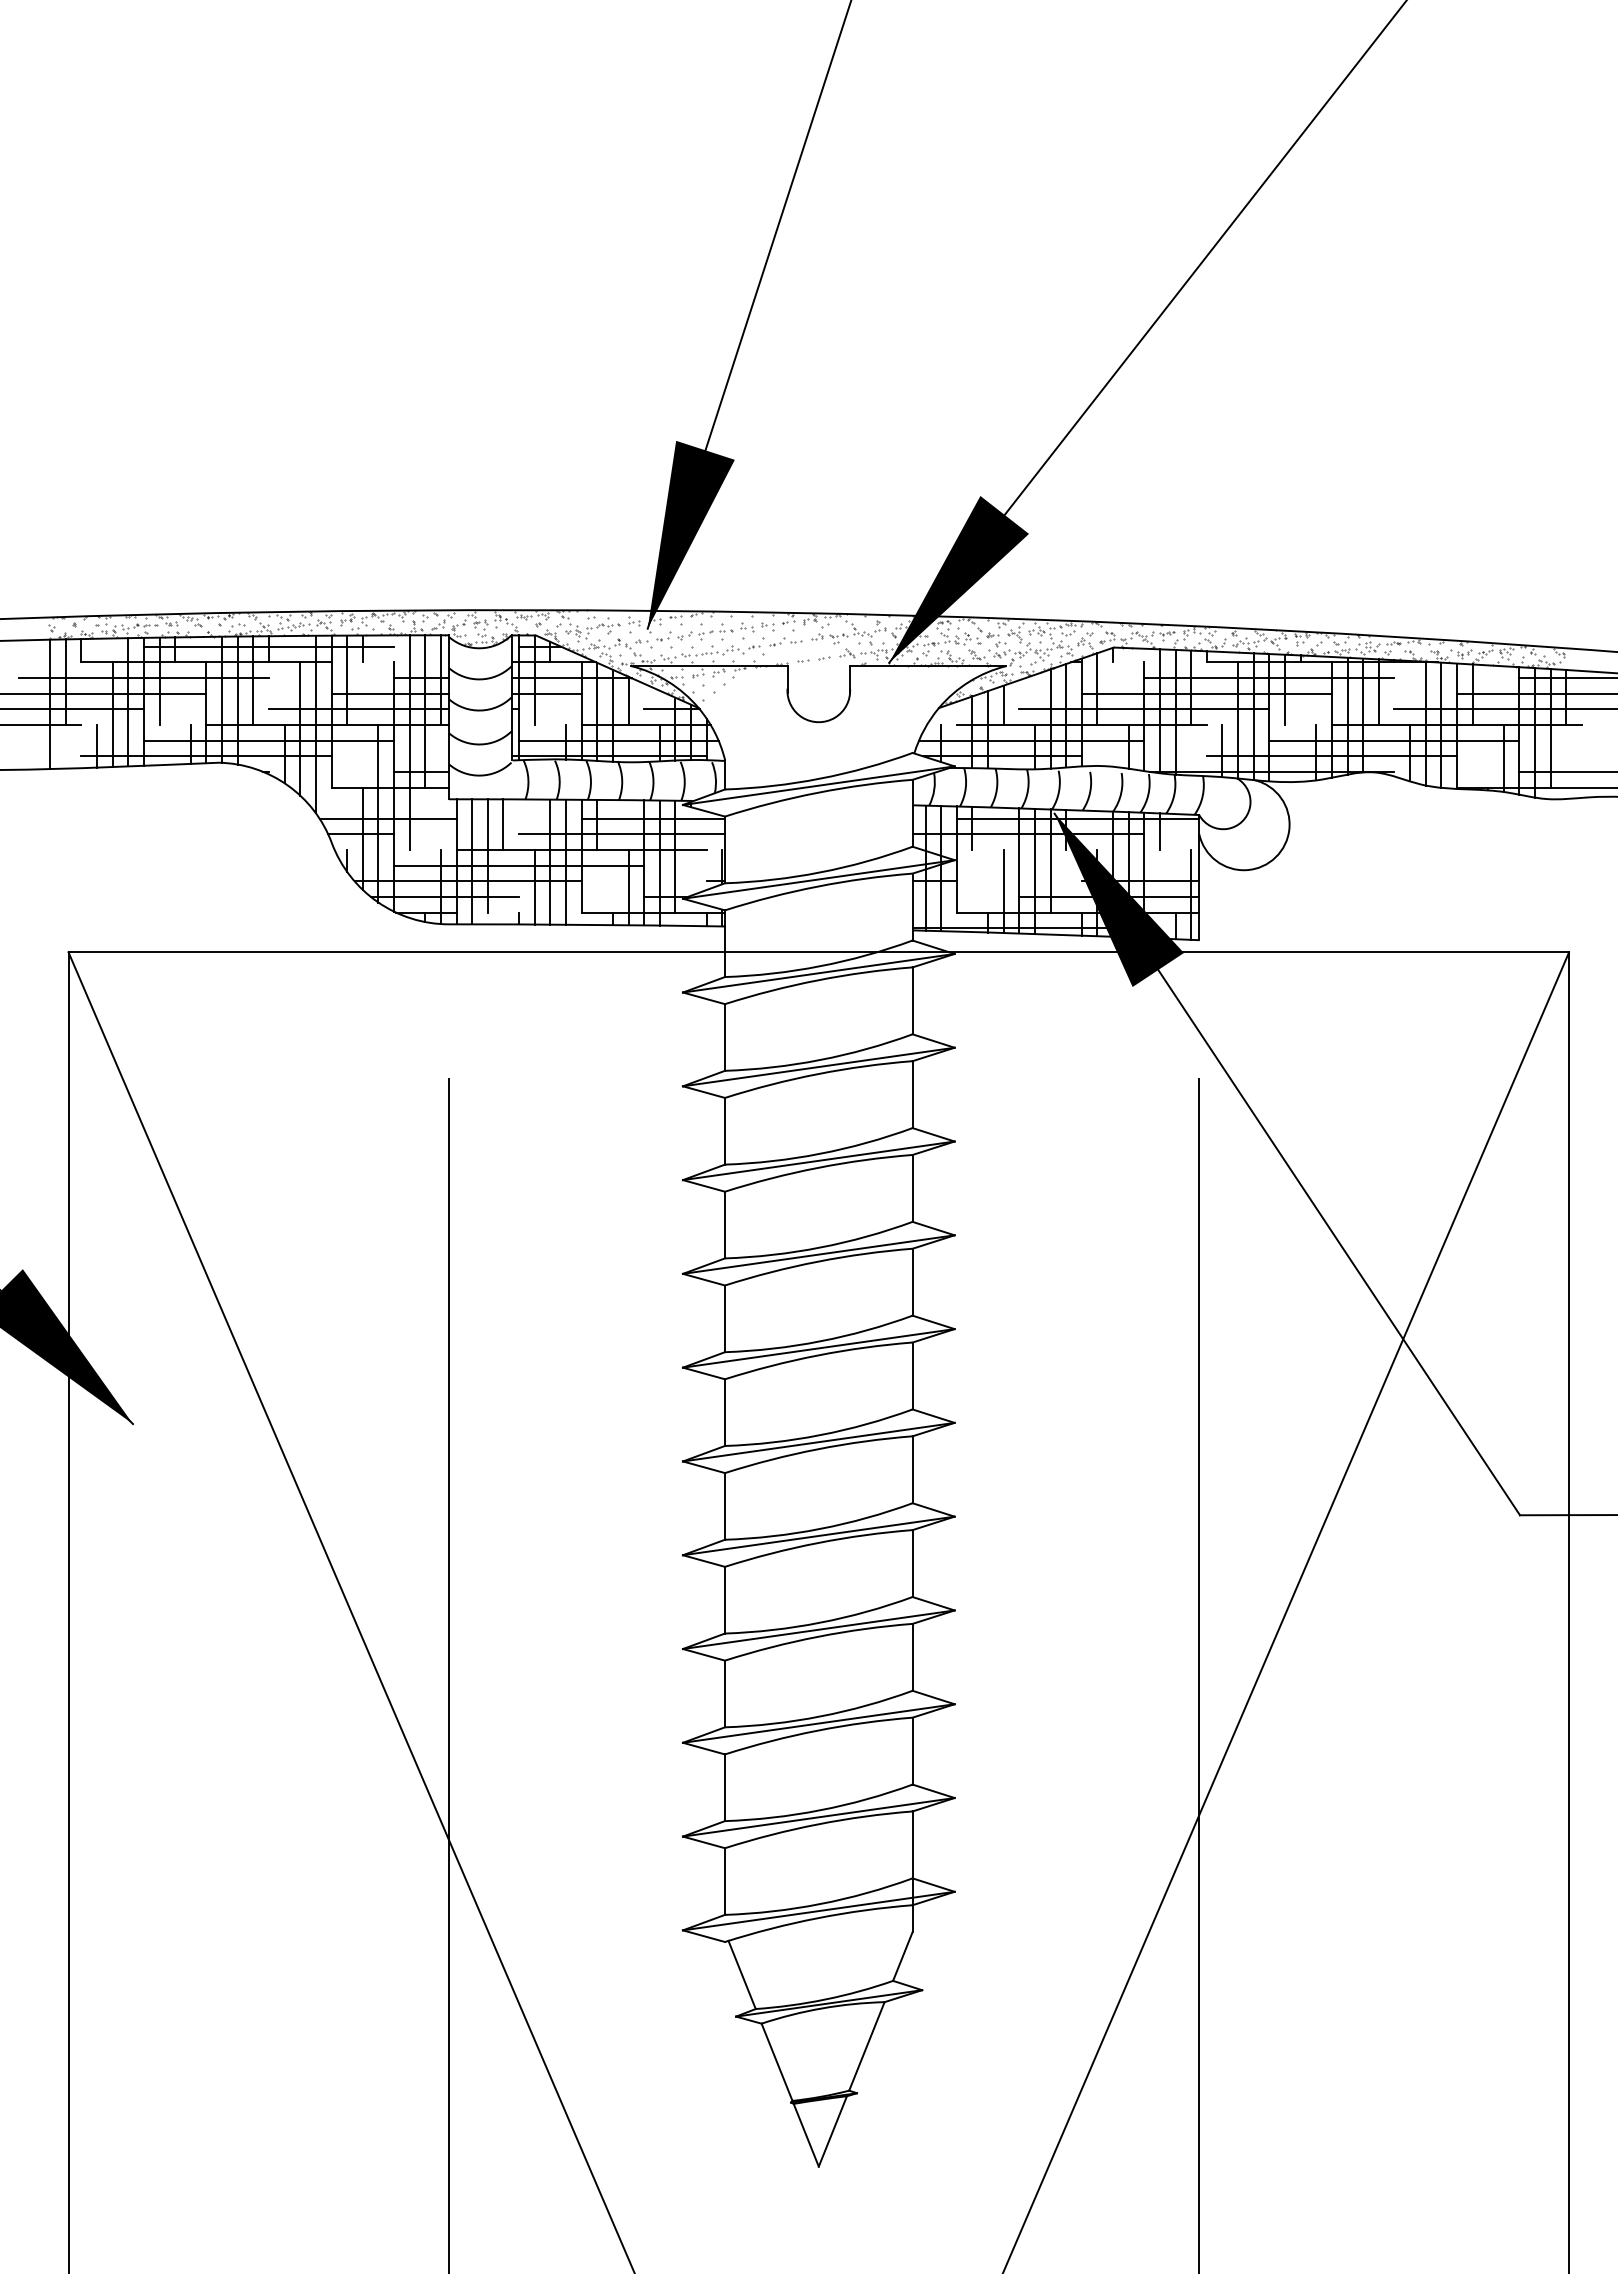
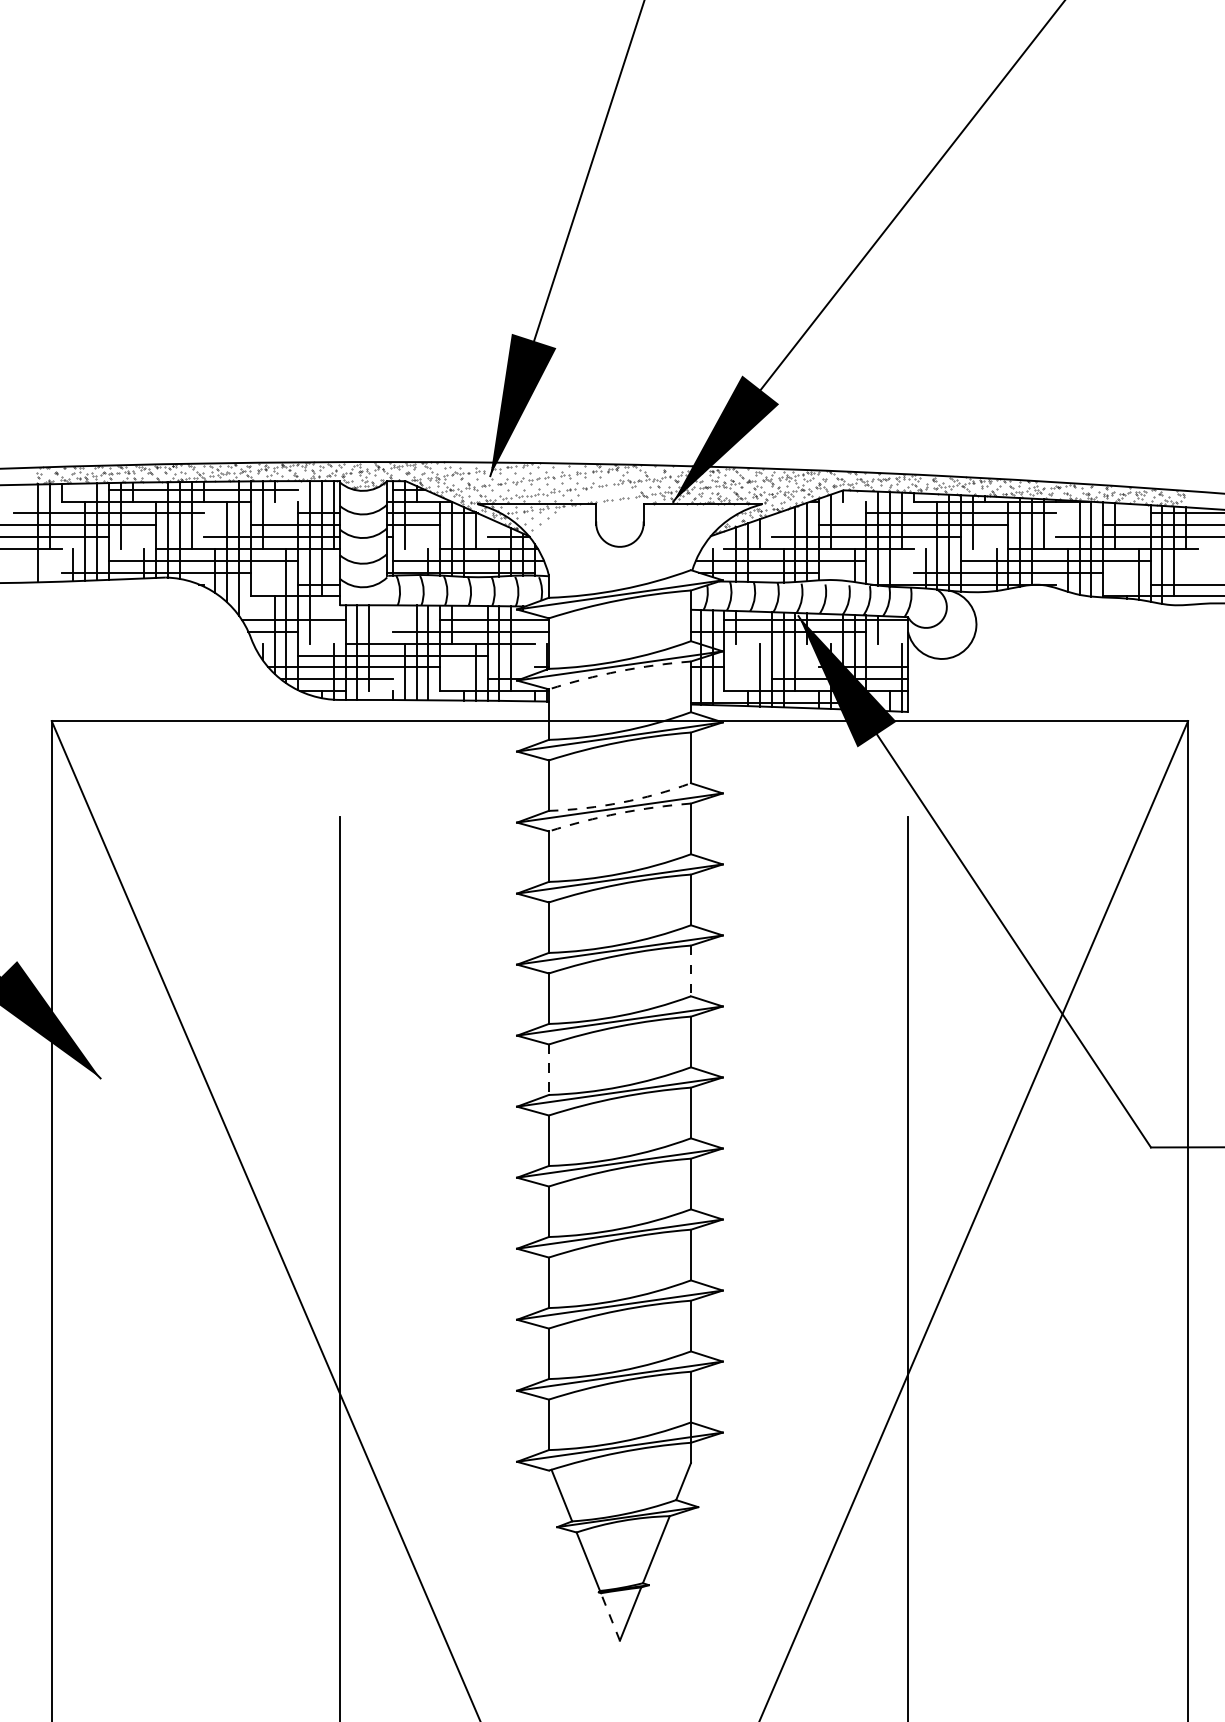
line: (503, 824) -> (381, 624), removed
arc: (817, 886) -> (618, 671), solid -> dashed
arc: (820, 1060) -> (621, 803), solid -> dashed
arc: (817, 1074) -> (618, 813), solid -> dashed
line: (912, 1282) -> (690, 971), solid -> dashed
line: (725, 1413) -> (549, 1070), solid -> dashed
line: (806, 2135) -> (610, 1617), solid -> dashed

